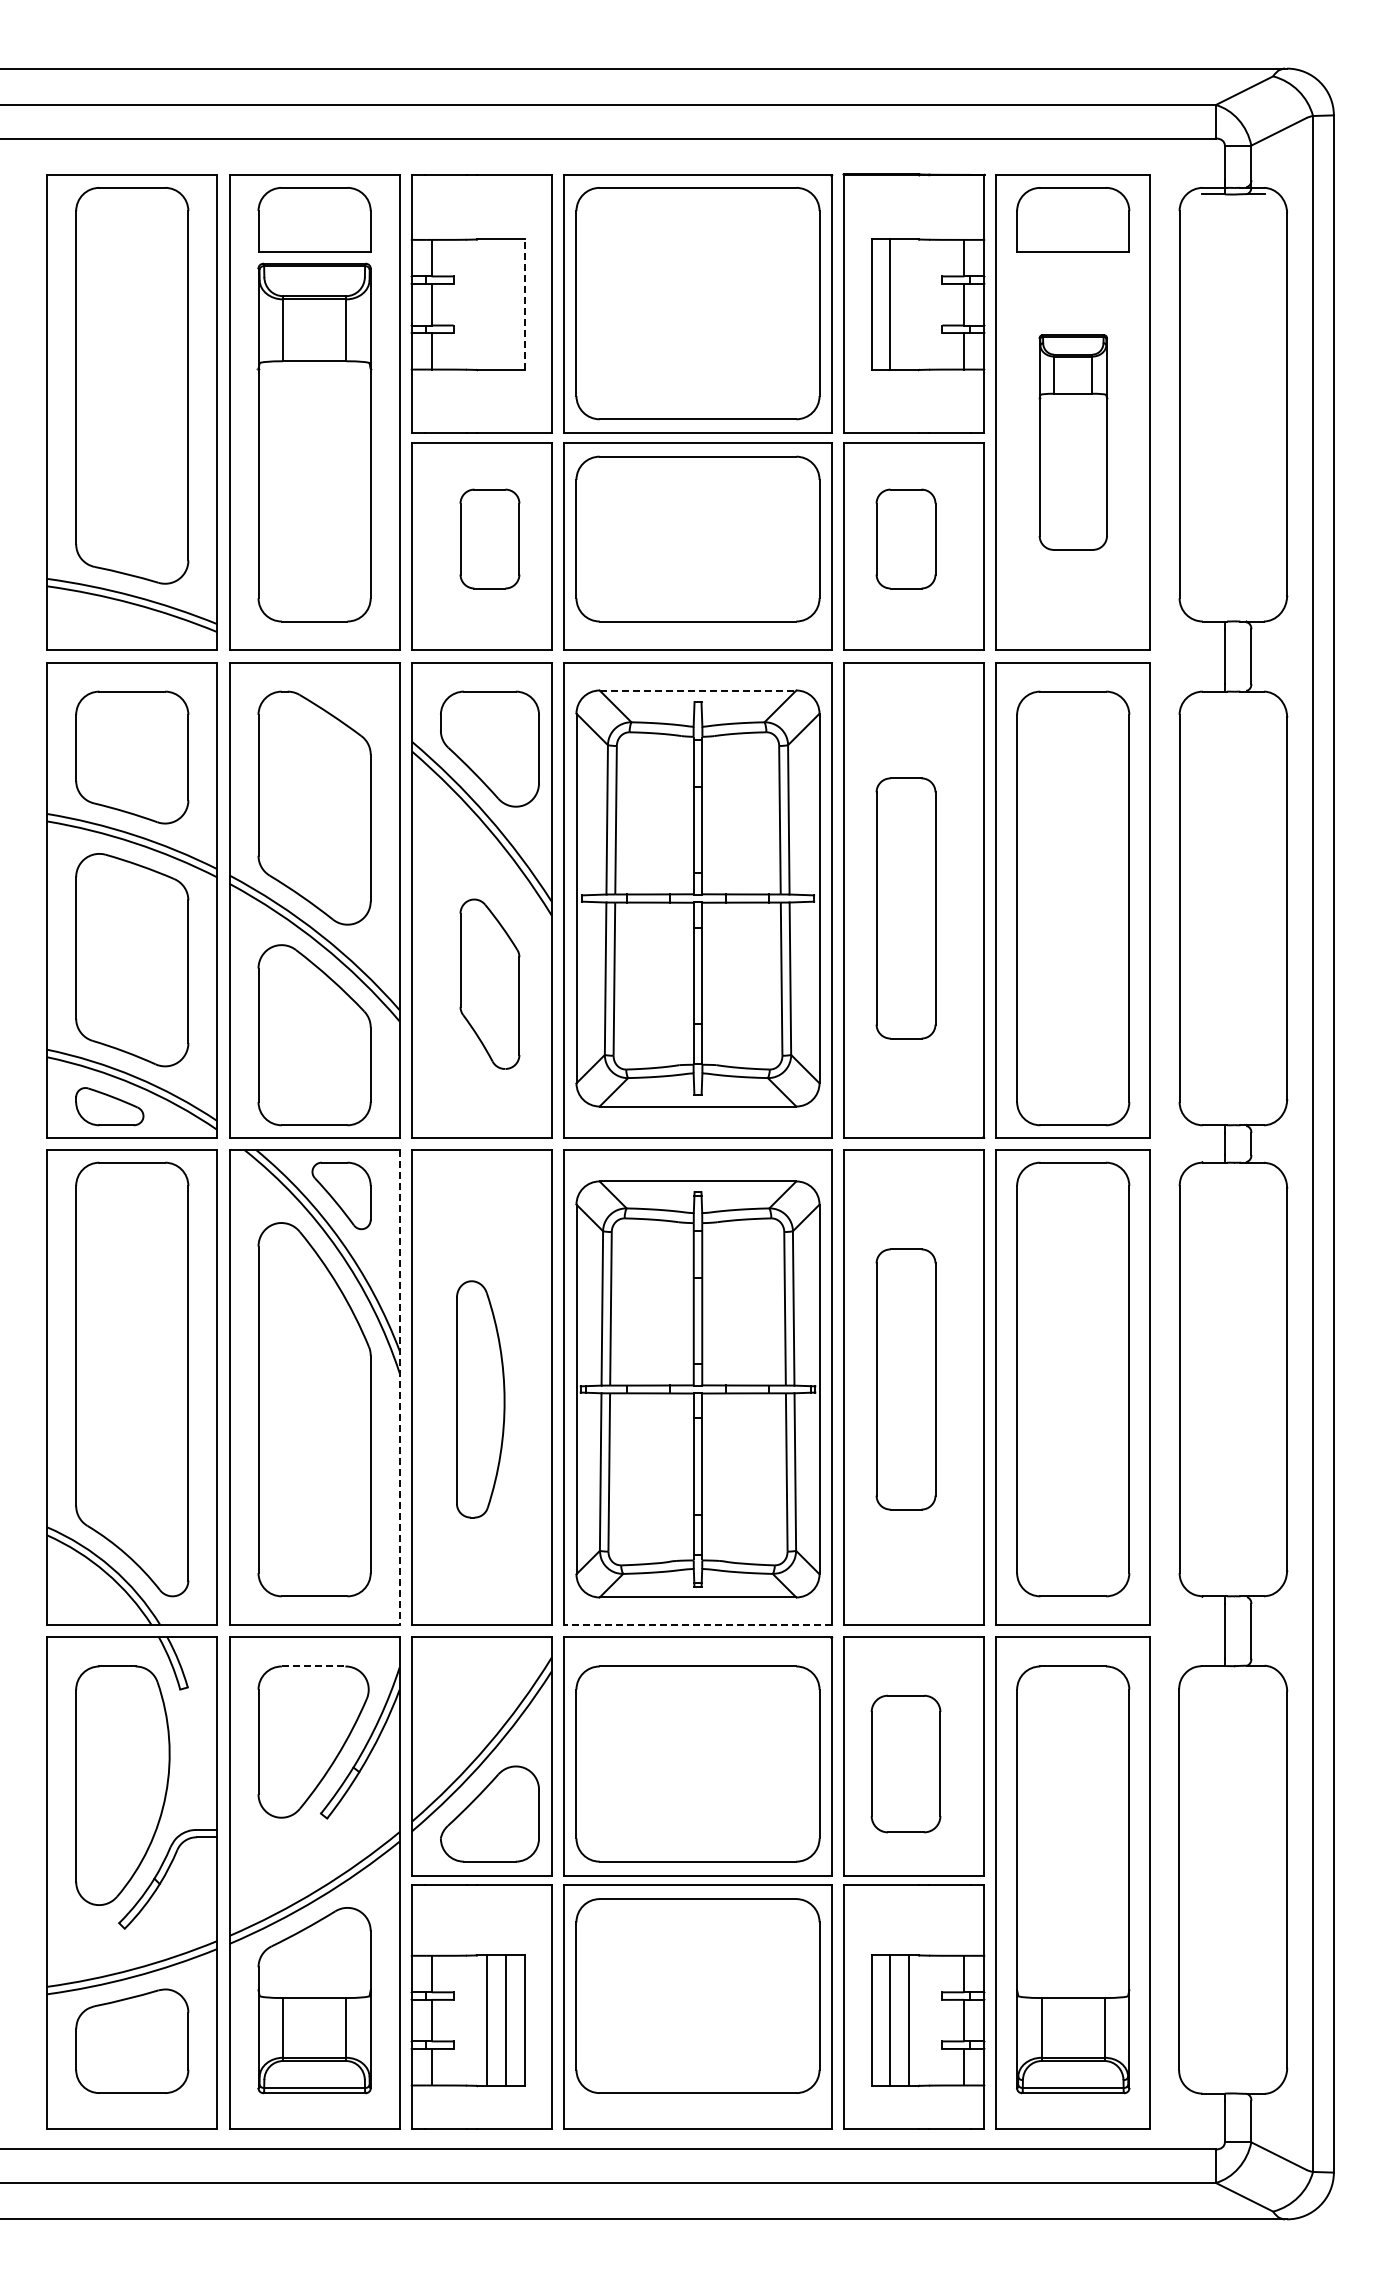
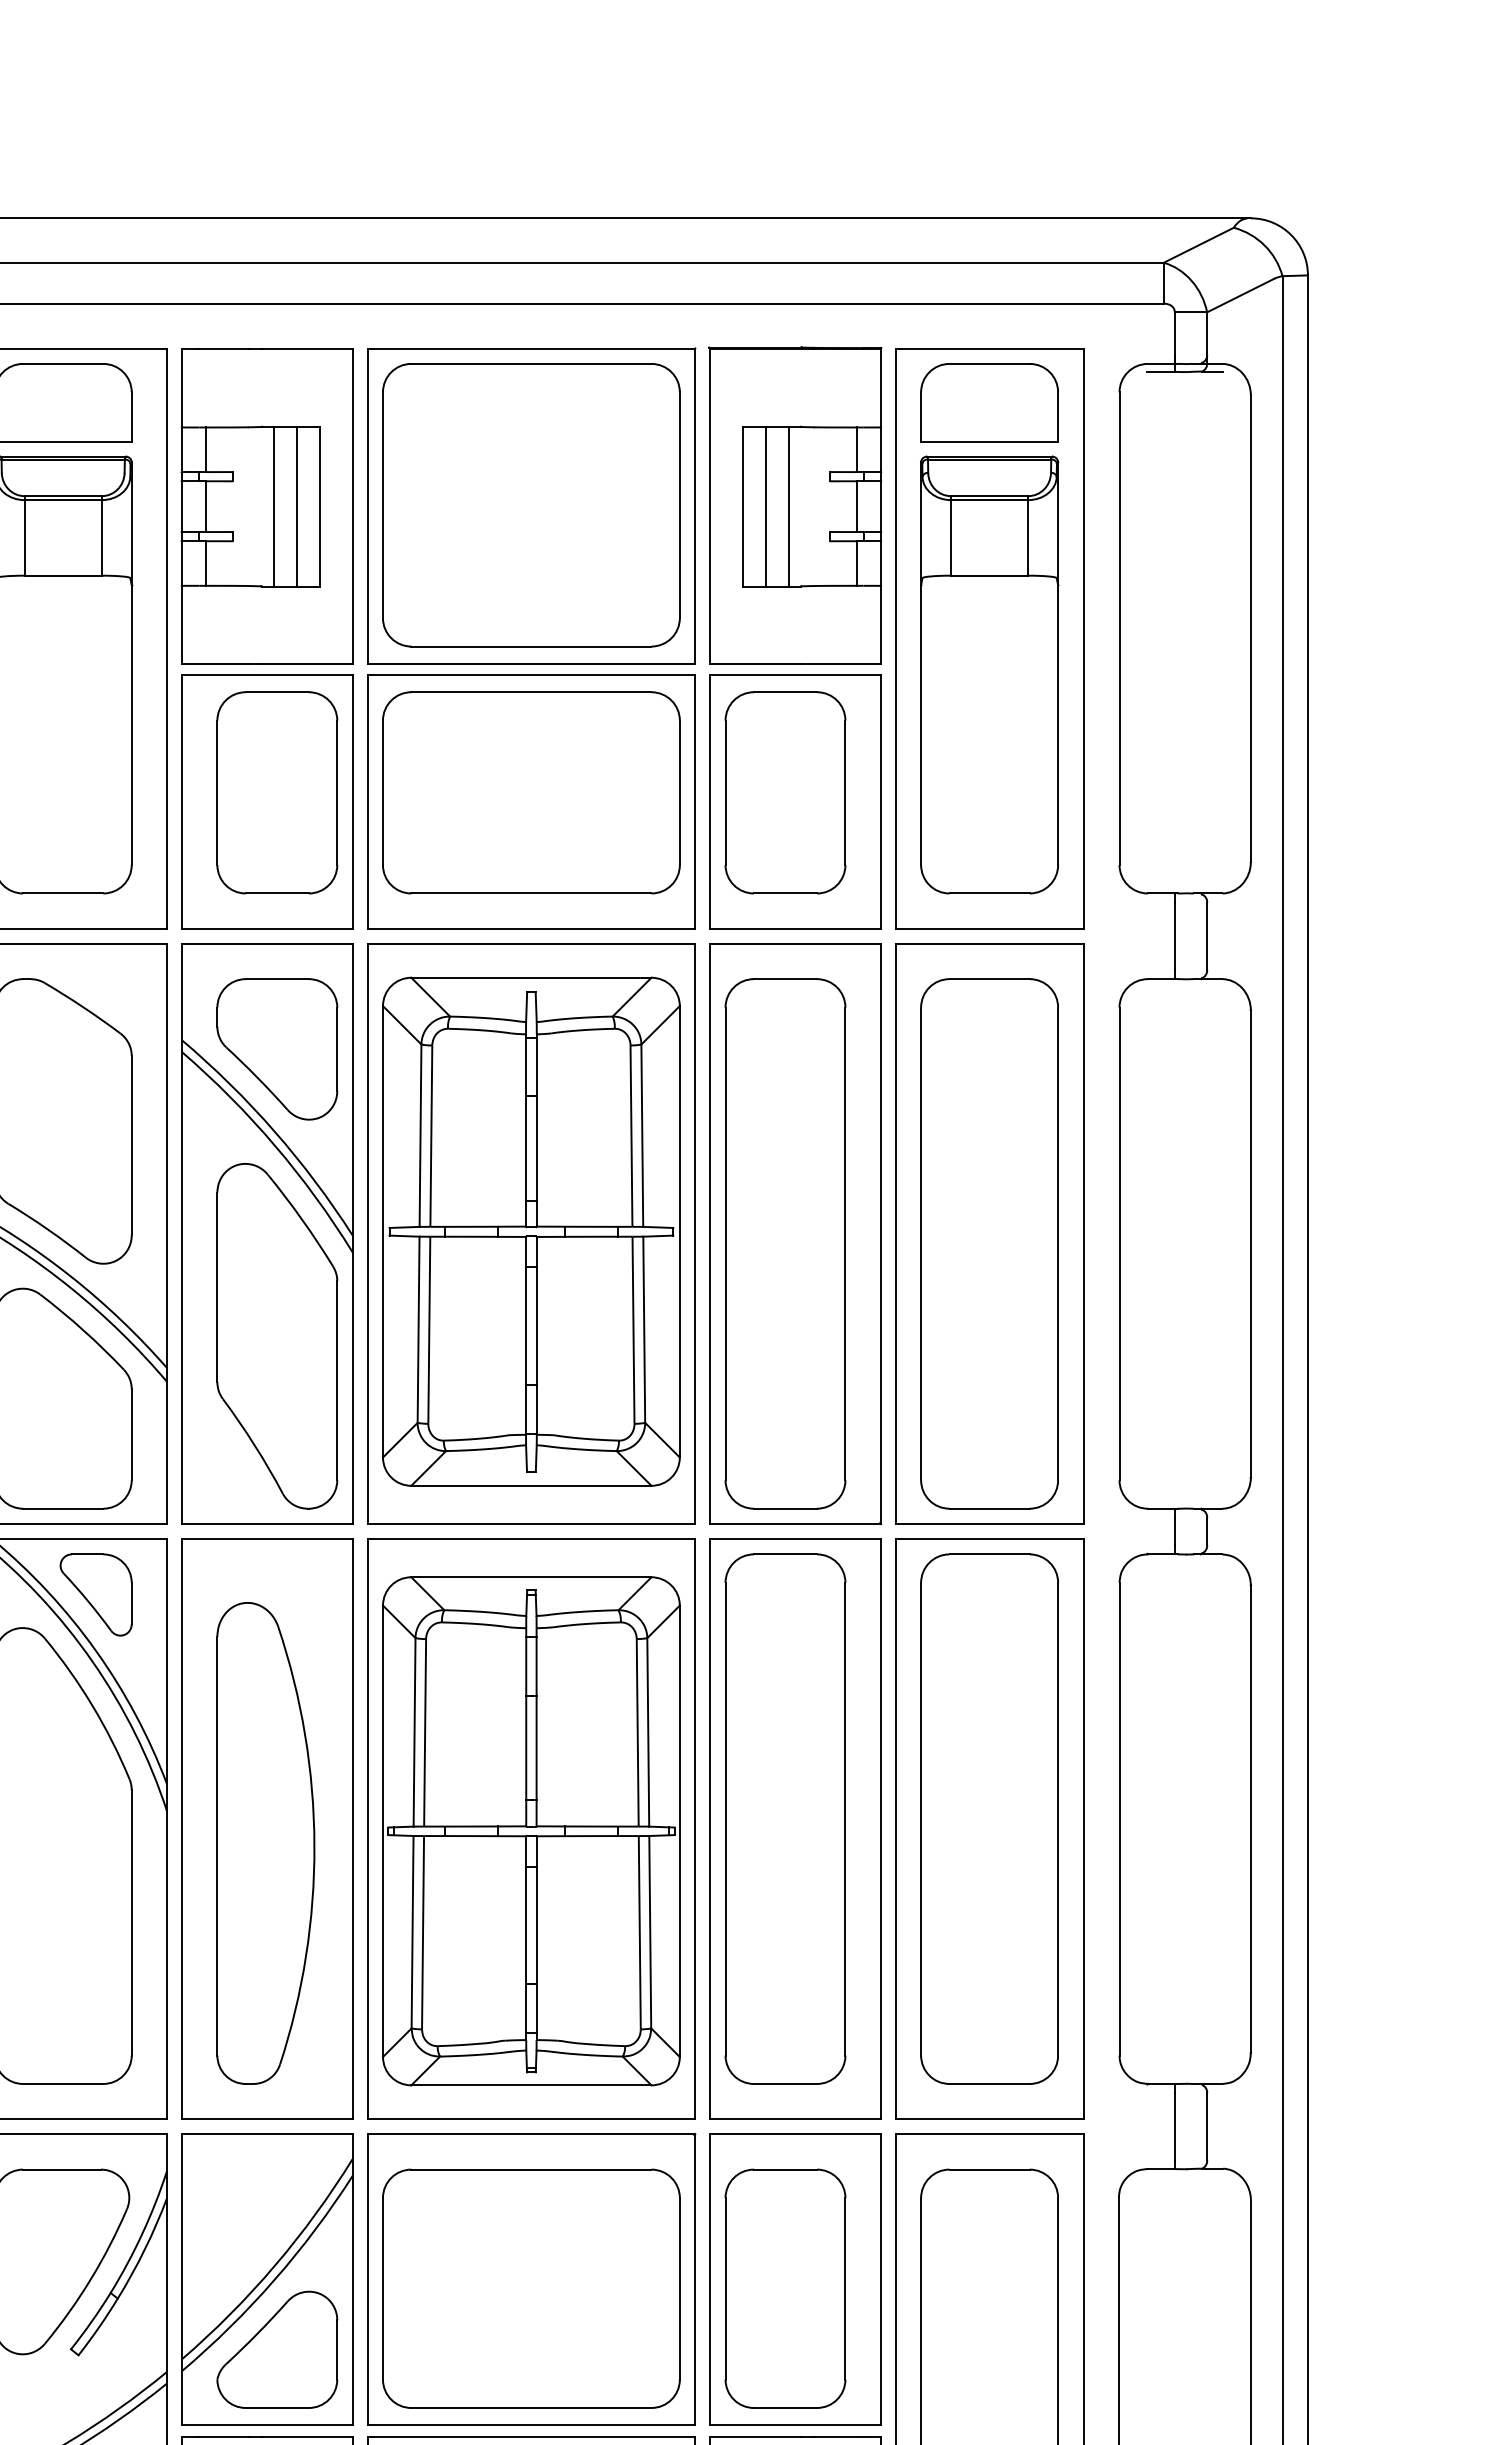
line: (486, 304) -> (273, 506), added
line: (506, 304) -> (297, 506), added
line: (524, 304) -> (319, 506), dashed -> solid
line: (909, 304) -> (789, 506), added
part: (1073, 442) -> (989, 674), size x1.67
part: (489, 538) -> (276, 792), size x1.67
part: (905, 538) -> (784, 792), size x1.67
line: (698, 690) -> (532, 977), dashed -> solid
part: (905, 908) -> (784, 1243), size x1.67
part: (489, 984) -> (276, 1336), size x1.67
part: (905, 1379) -> (784, 1819), size x1.67
line: (399, 1387) -> (166, 1828), dashed -> solid
part: (480, 1399) -> (265, 1843), size x1.67
line: (697, 1625) -> (530, 2119), dashed -> solid
line: (313, 1666) -> (61, 2169), dashed -> solid
part: (905, 1763) -> (784, 2288), size x1.43

